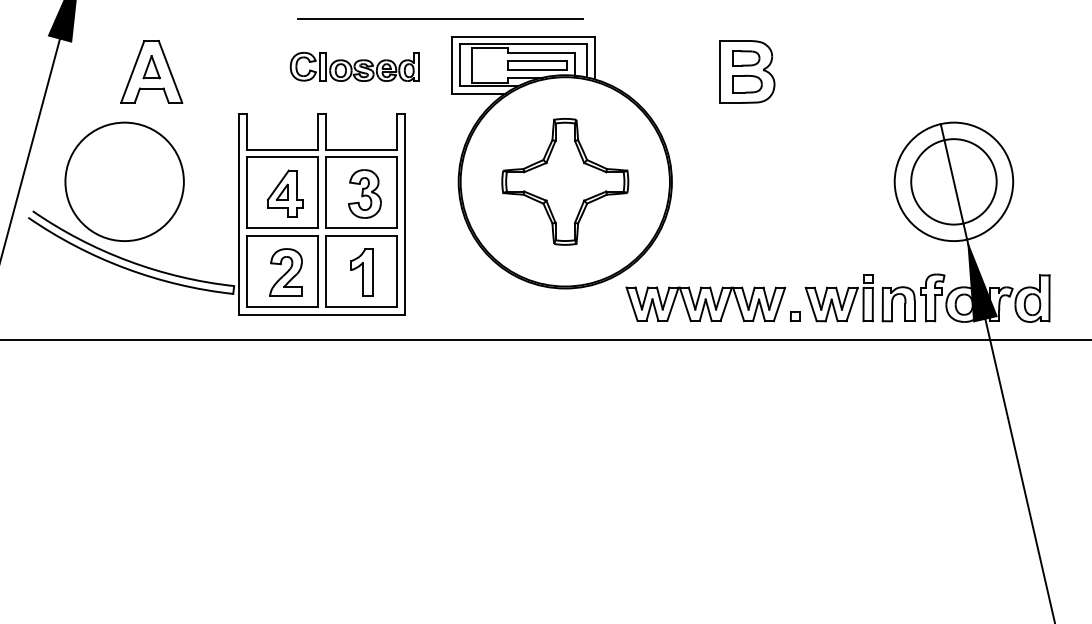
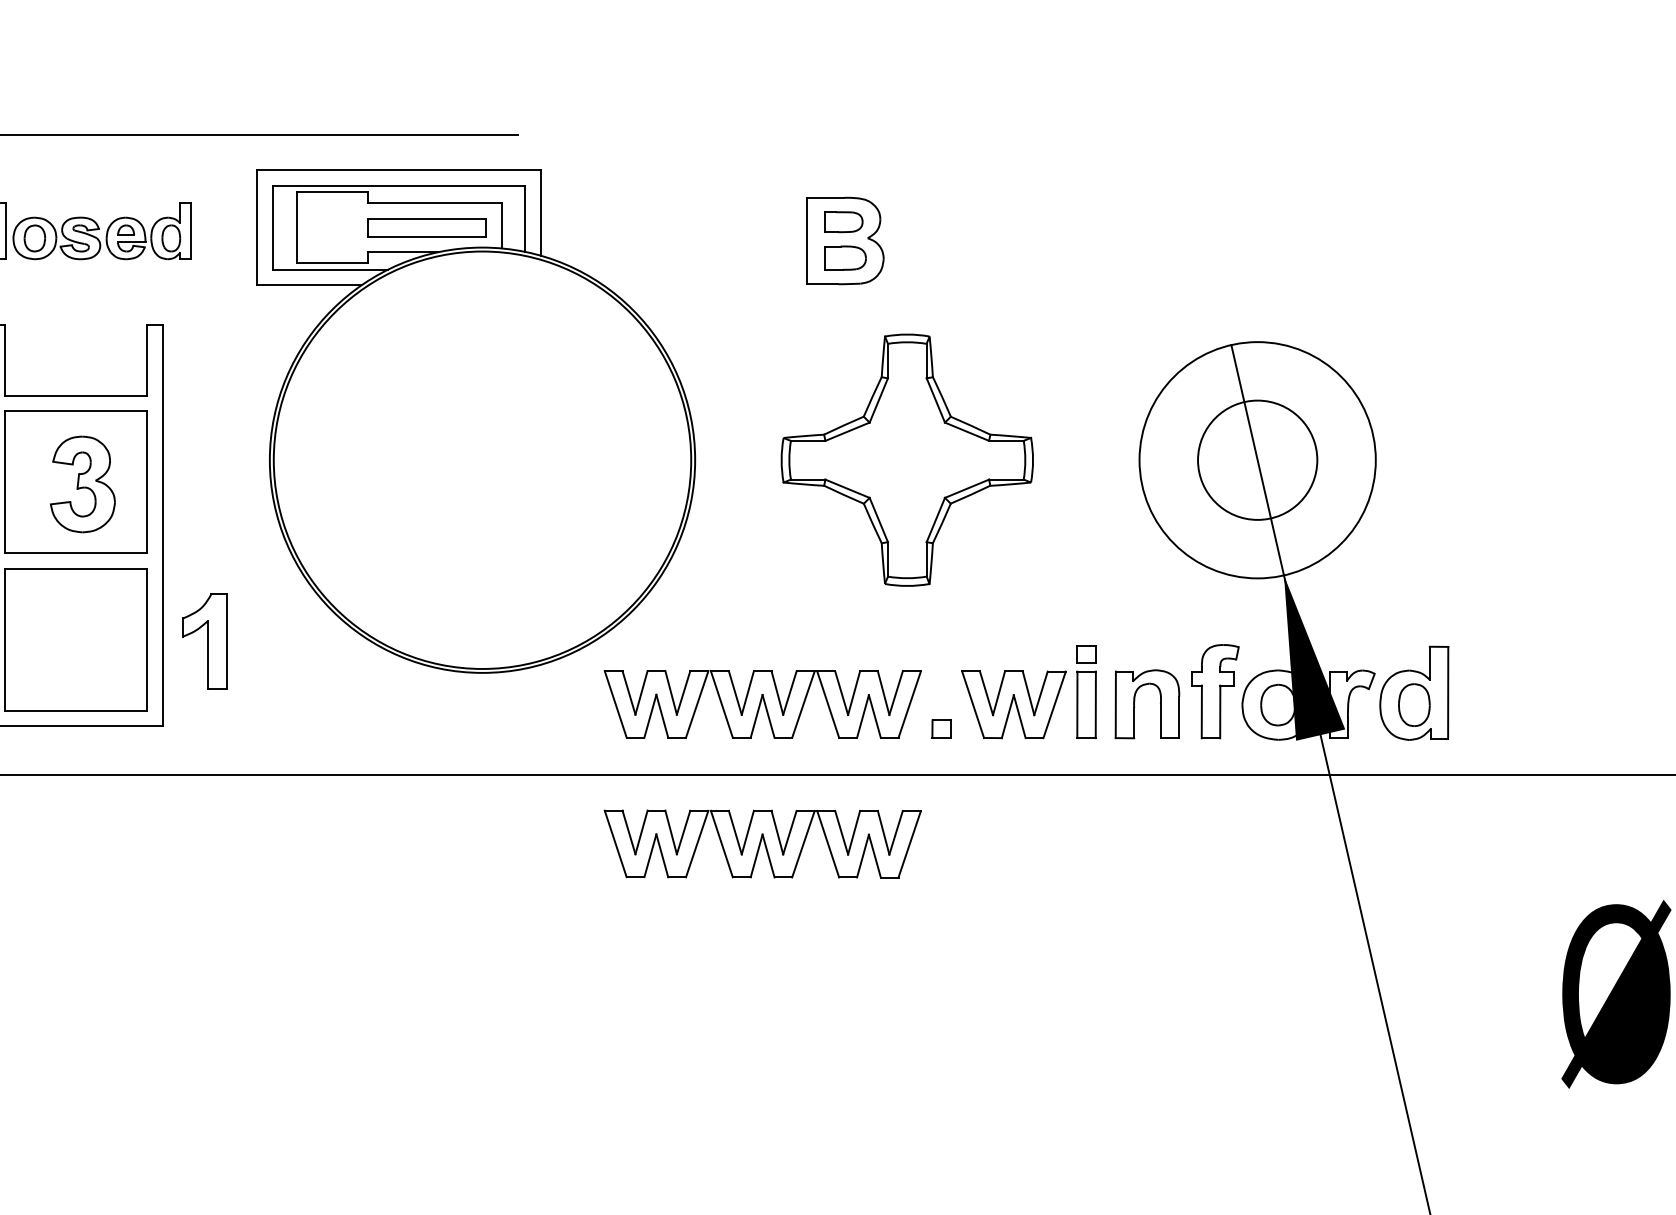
part: (747, 71) -> (845, 240), size x0.7
part: (565, 181) -> (907, 459), moved
circle: (953, 181) -> (1256, 459), size x0.7
part: (361, 272) -> (203, 640), moved
part: (705, 374) -> (762, 844), added

